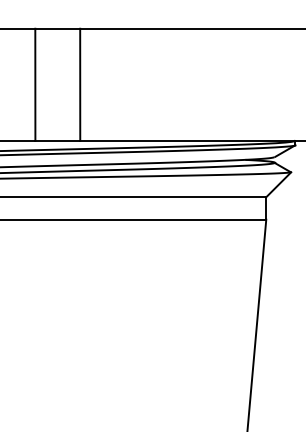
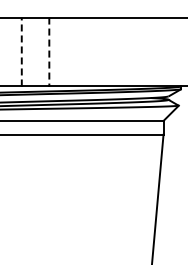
line: (34, 84) -> (21, 51), solid -> dashed
line: (80, 85) -> (49, 52), solid -> dashed

